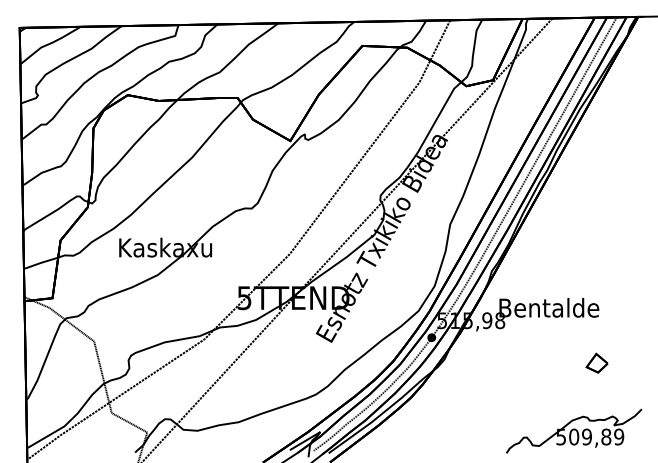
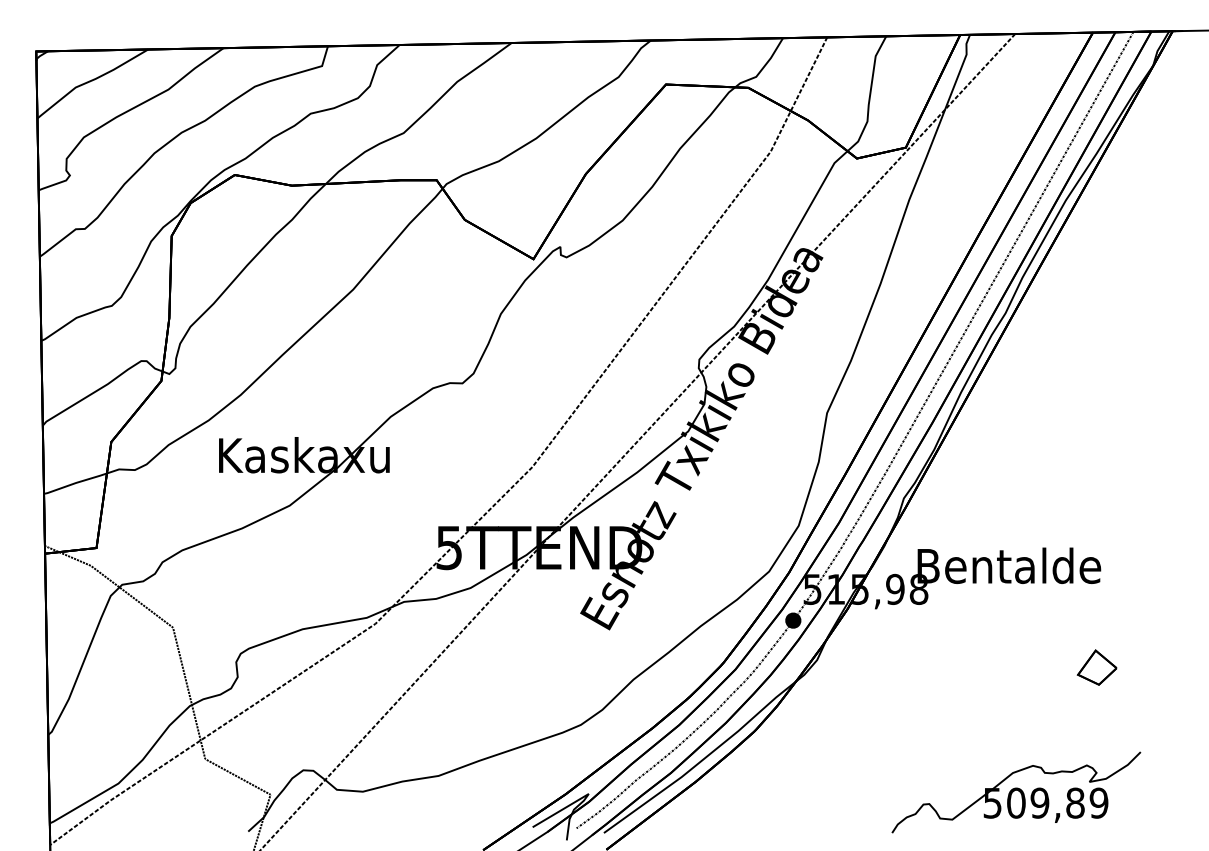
part: (574, 430) -> (1016, 791), moved

